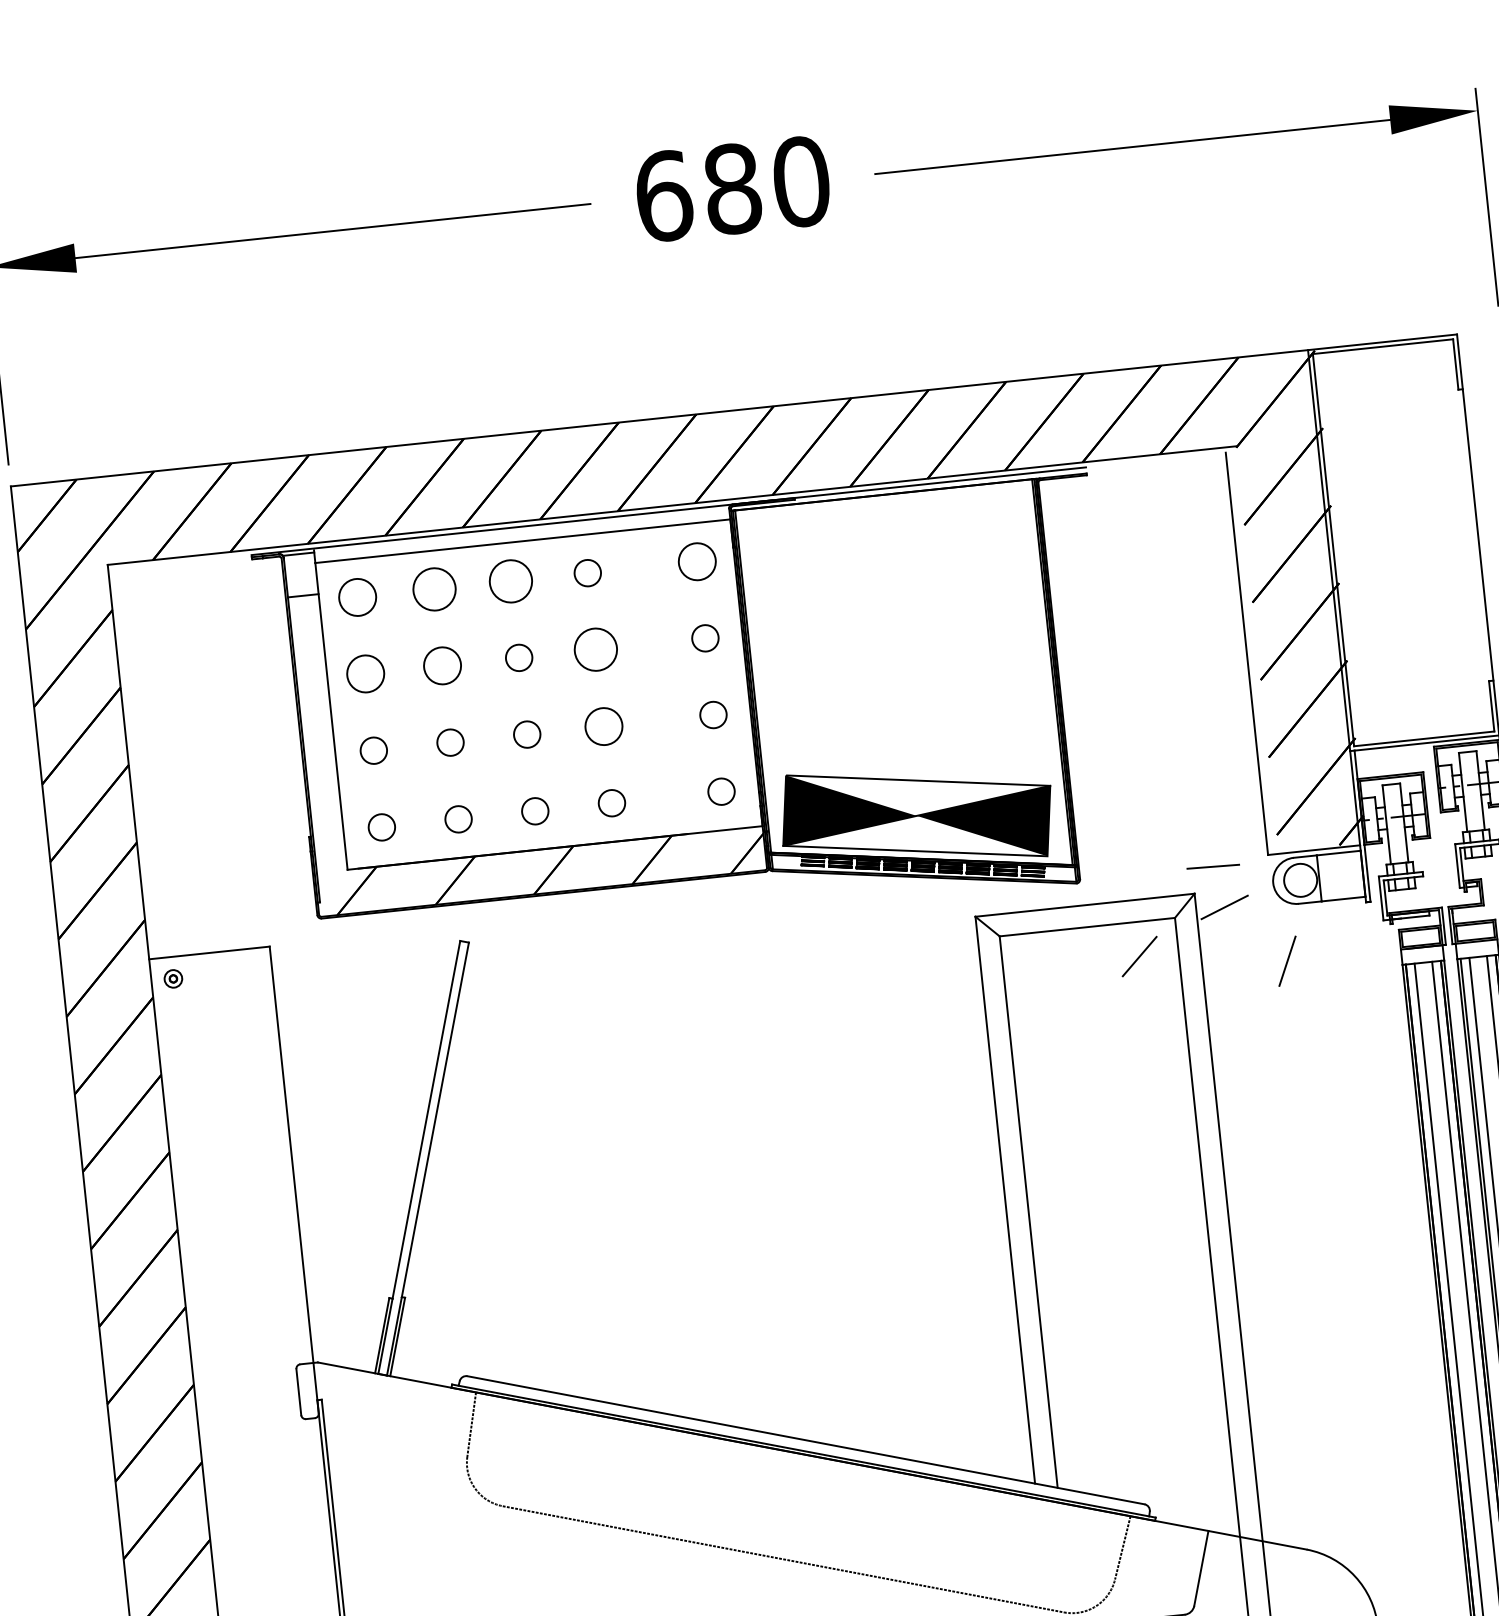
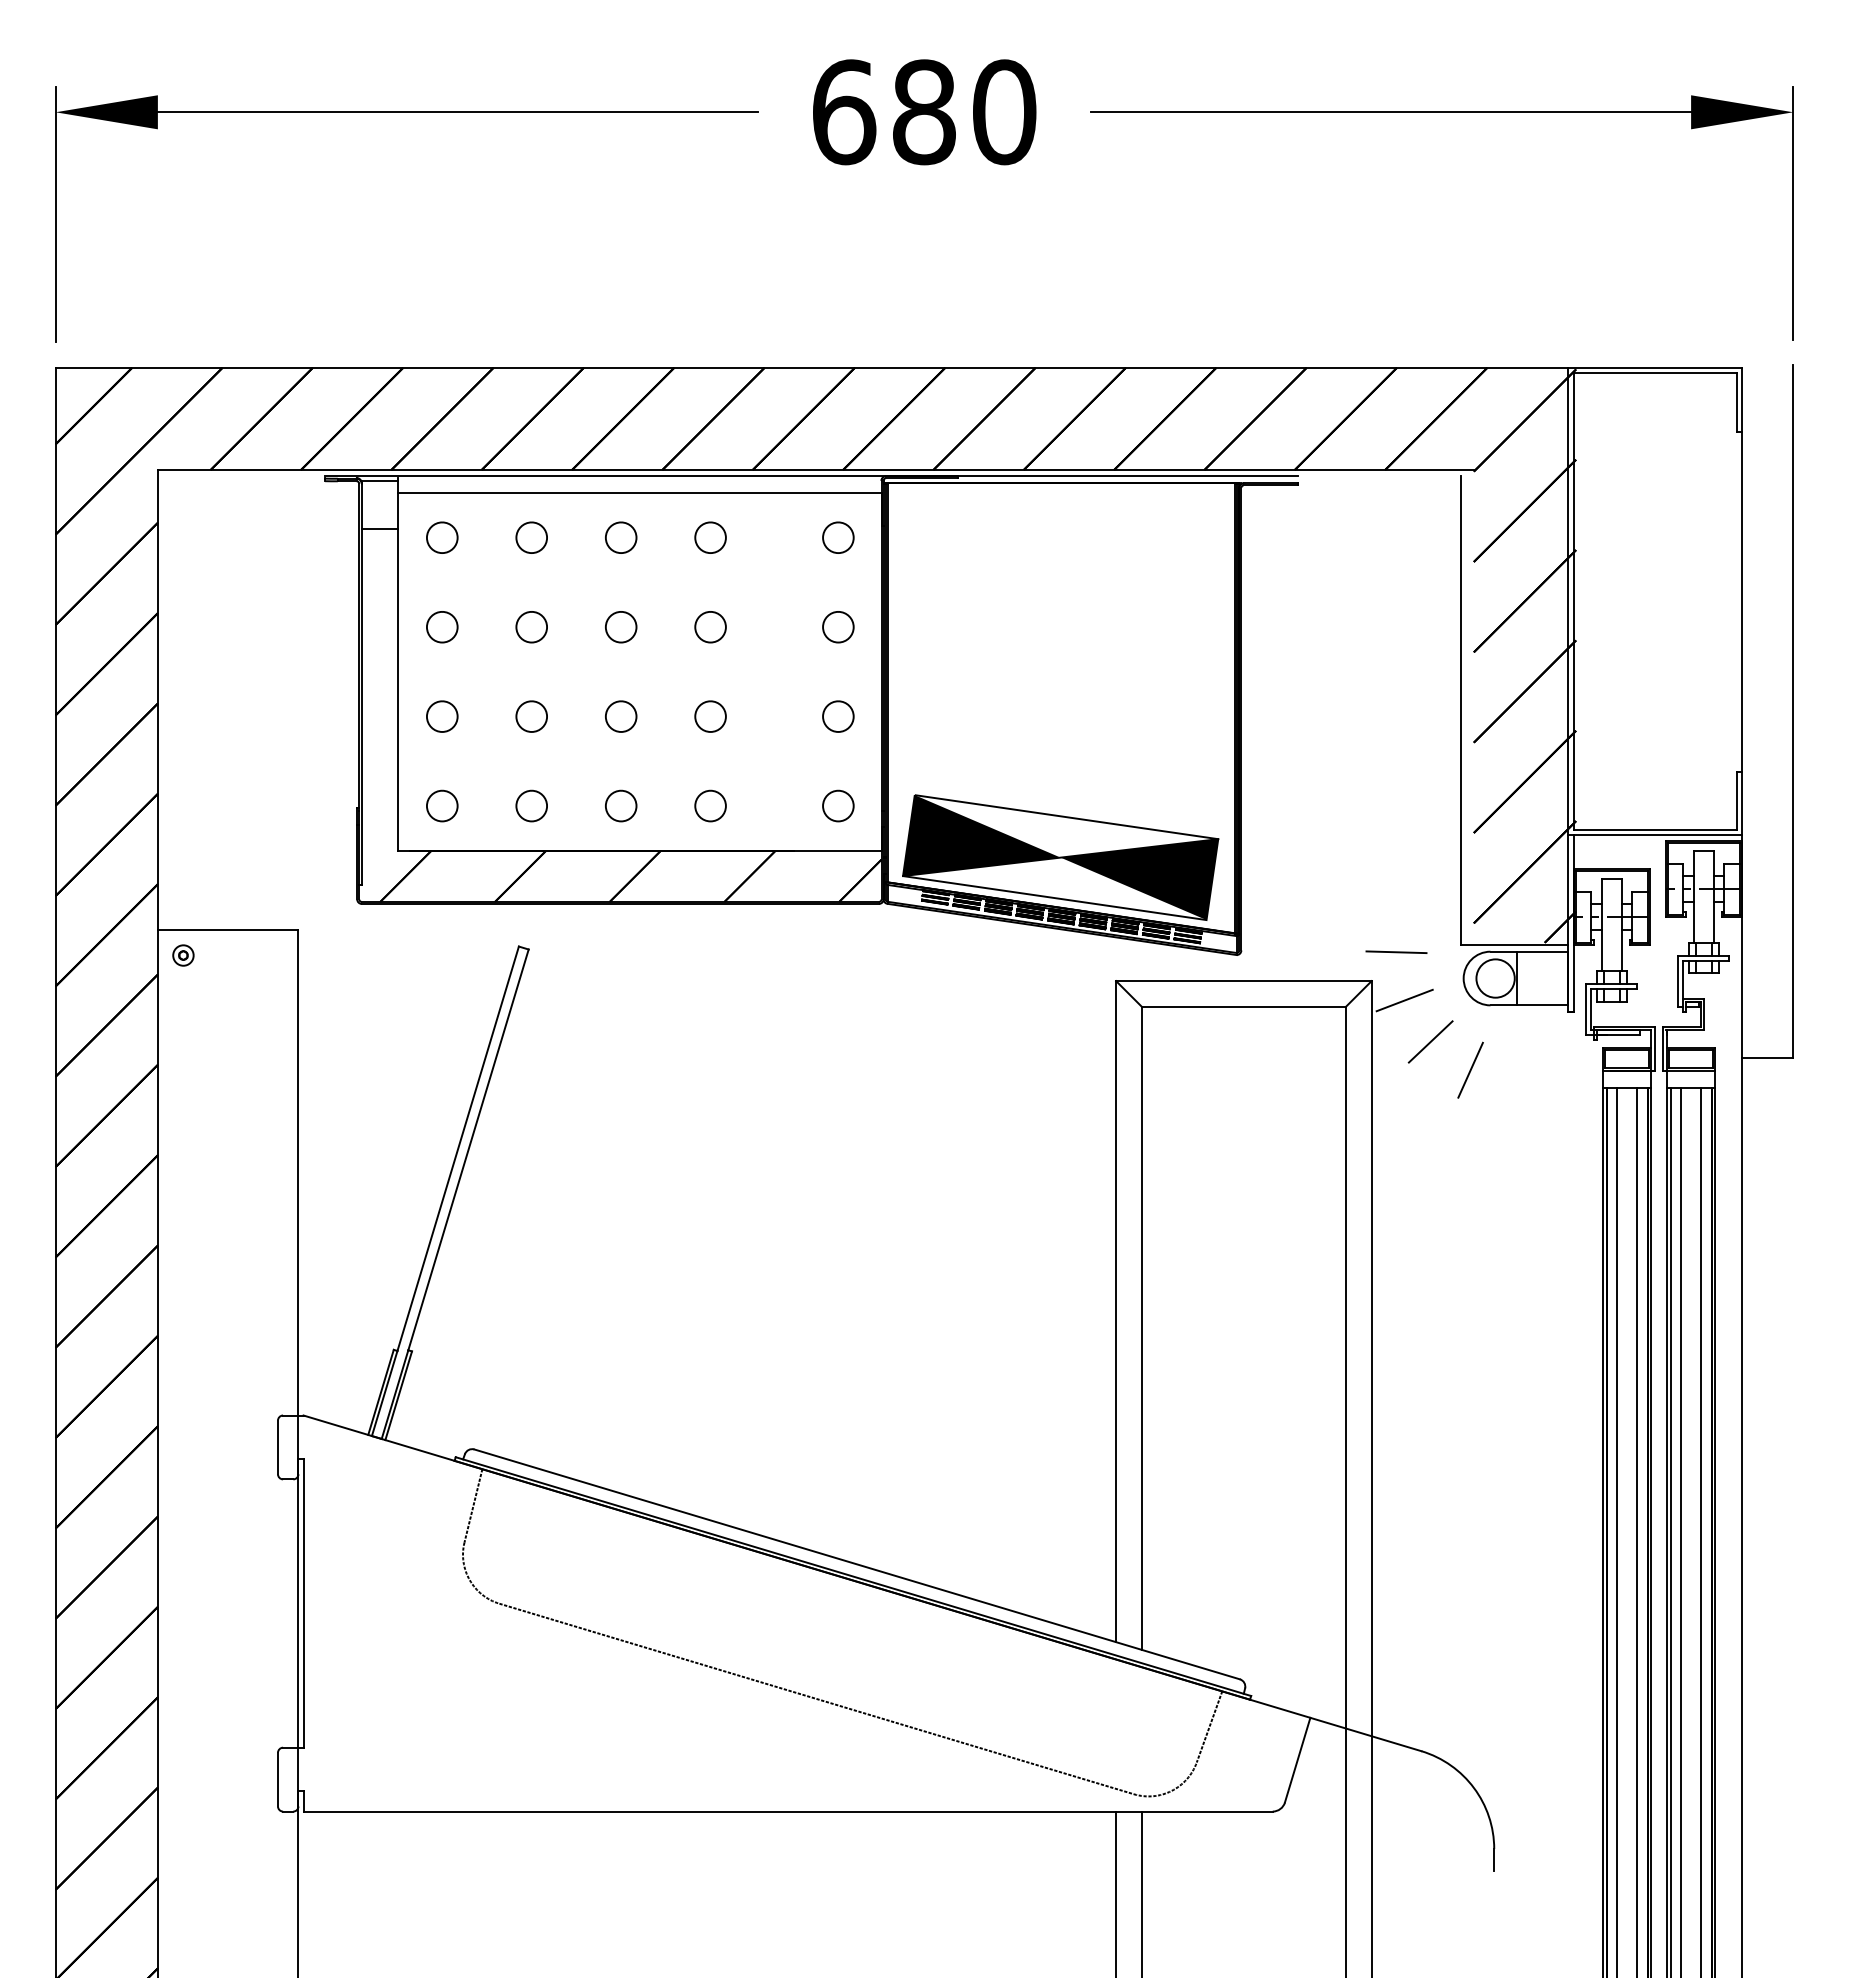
part: (697, 561) -> (838, 537), size x0.71
part: (511, 580) -> (621, 537), size x0.62
part: (434, 589) -> (531, 537), size x0.62
part: (357, 597) -> (442, 537), size x0.71
part: (595, 650) -> (710, 627), size x0.62
part: (442, 666) -> (531, 627), size x0.71
part: (365, 674) -> (442, 627), size x0.71
part: (603, 726) -> (710, 716), size x0.71
line: (1139, 956) -> (1430, 1041), moved

